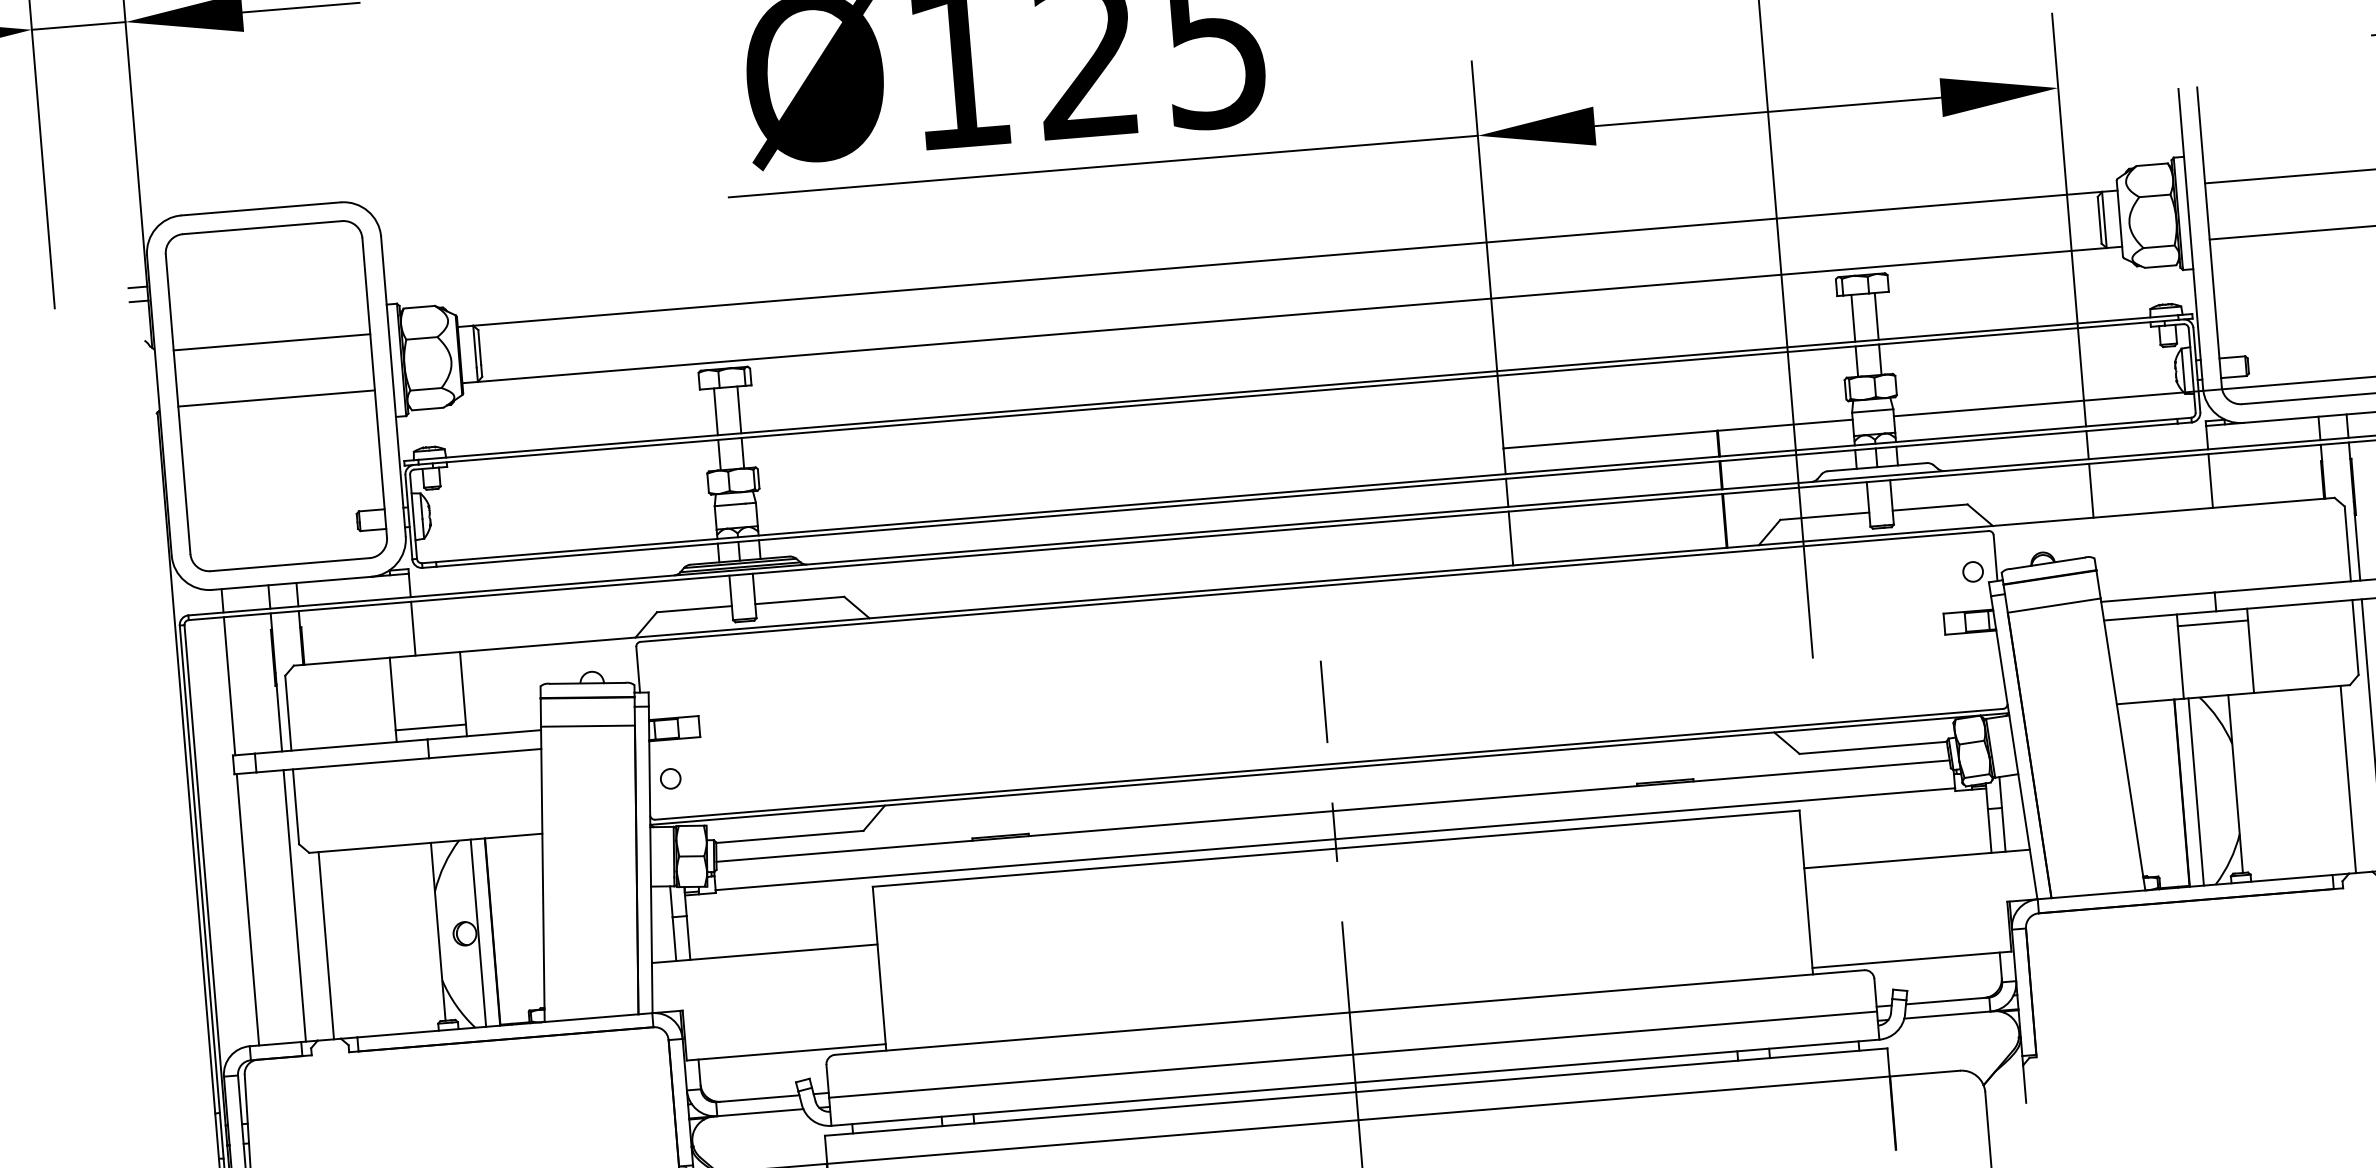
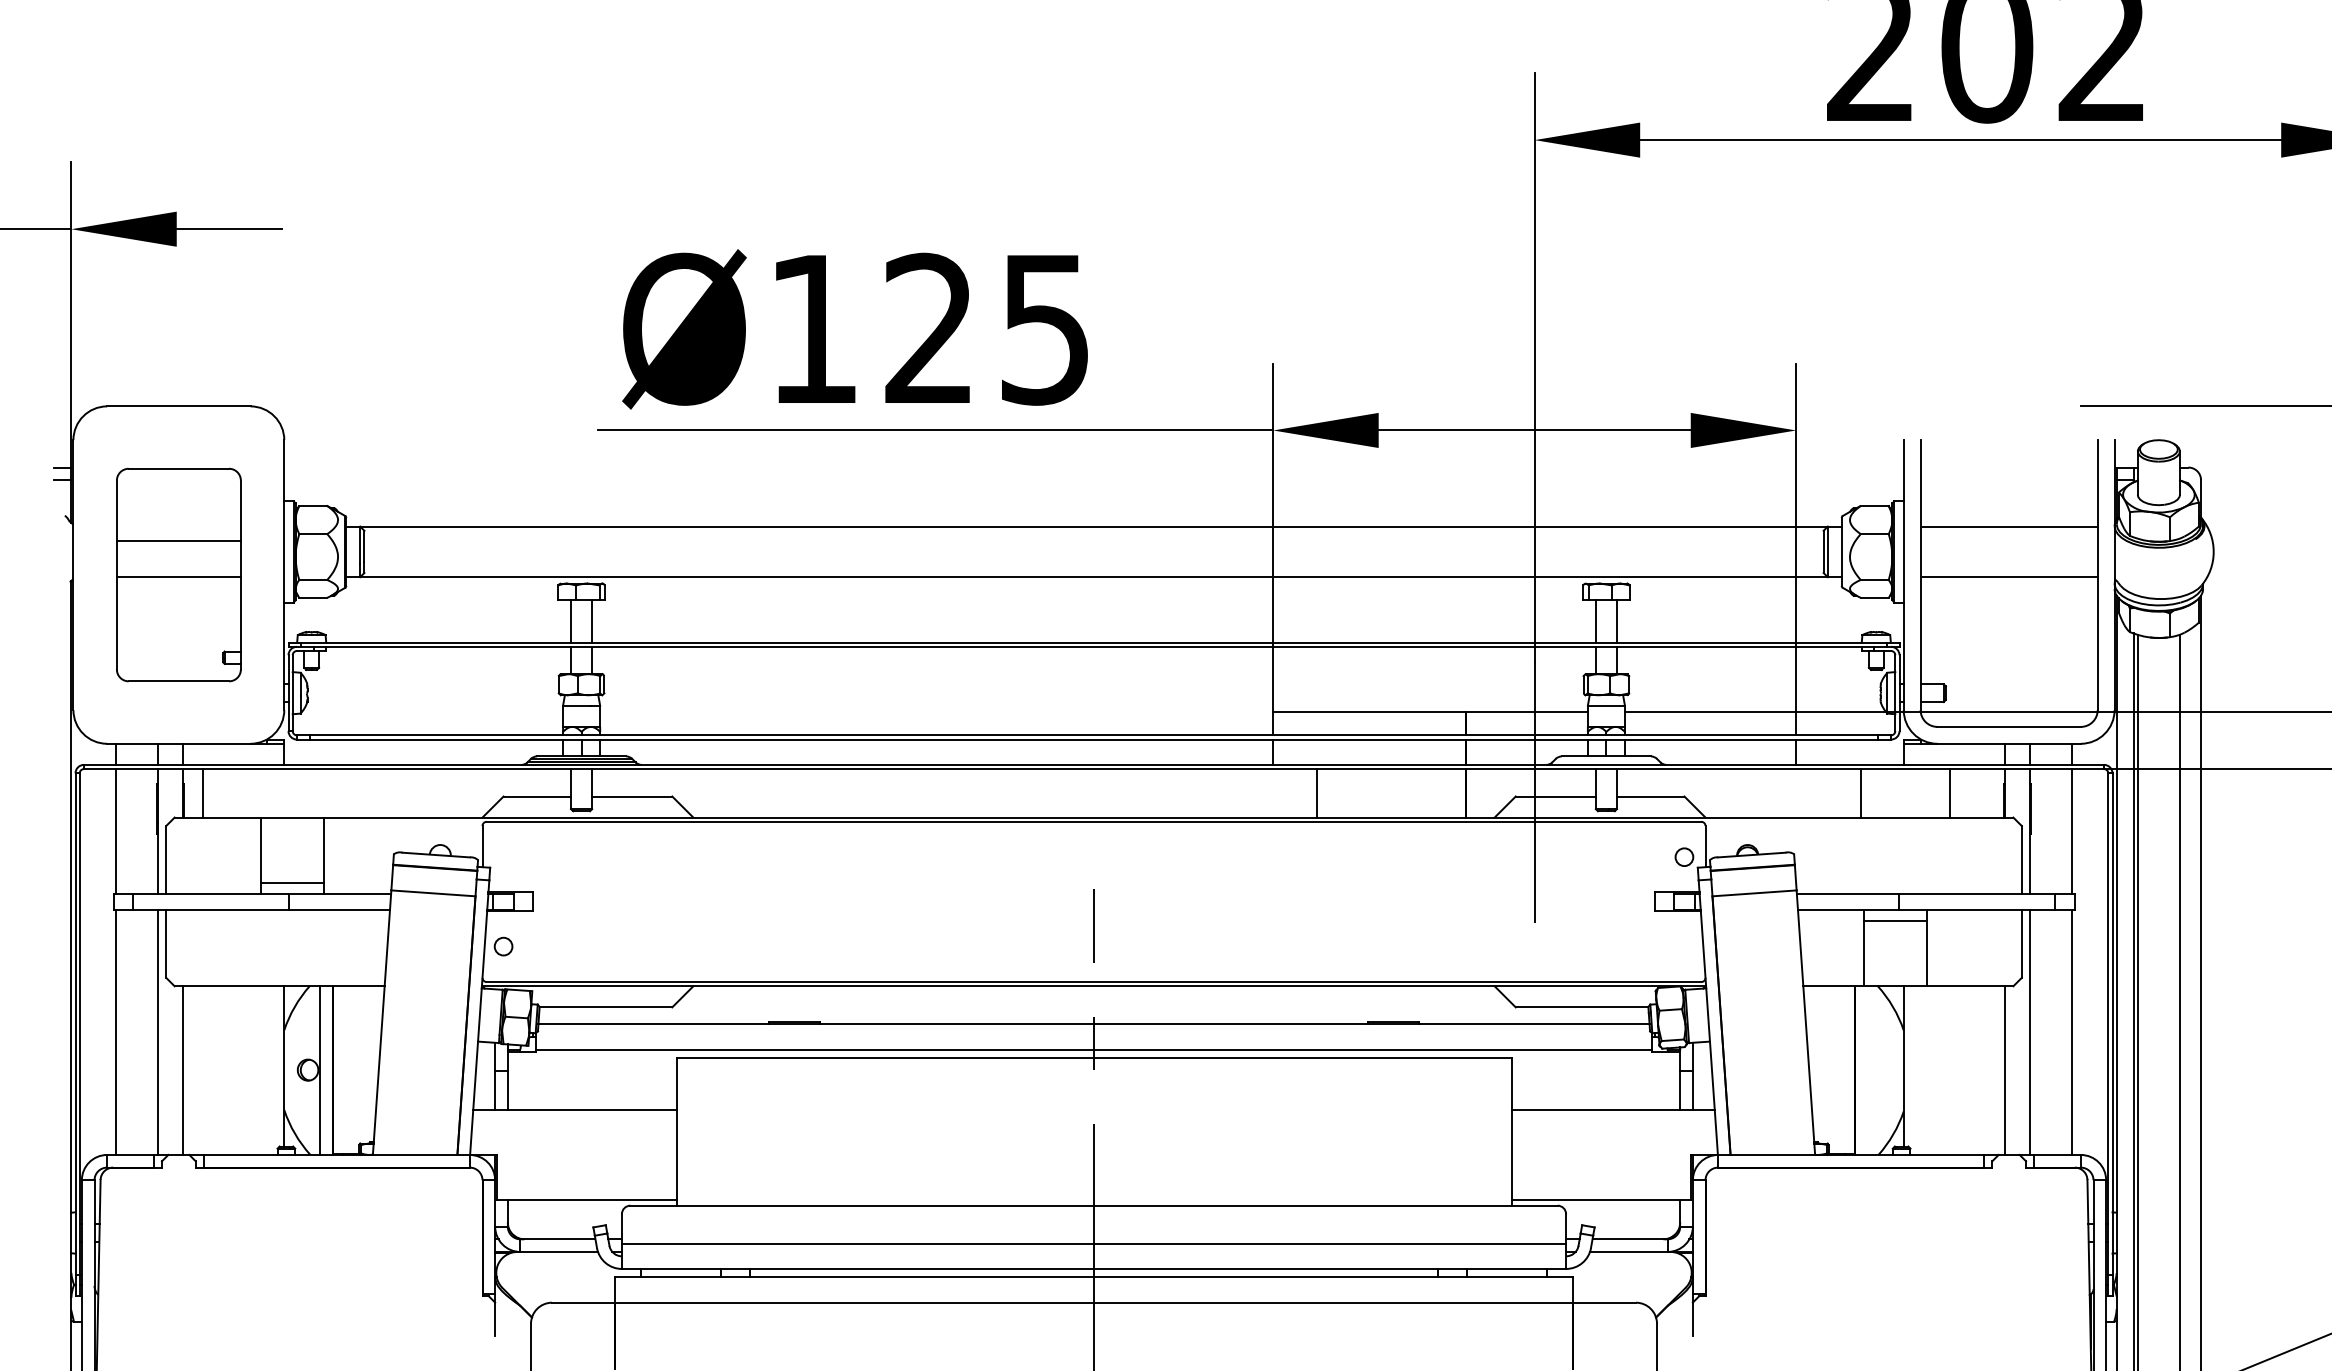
part: (275, 395) -> (178, 574), size x0.7
line: (2210, 481) -> (1949, 793), moved
line: (2091, 490) -> (1861, 793), moved
line: (1511, 538) -> (1317, 793), moved
line: (413, 628) -> (203, 793), moved
line: (2195, 791) -> (1867, 1070), removed

